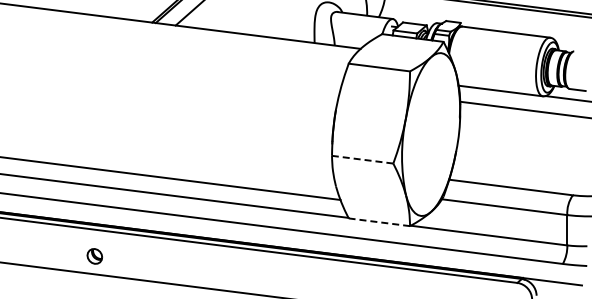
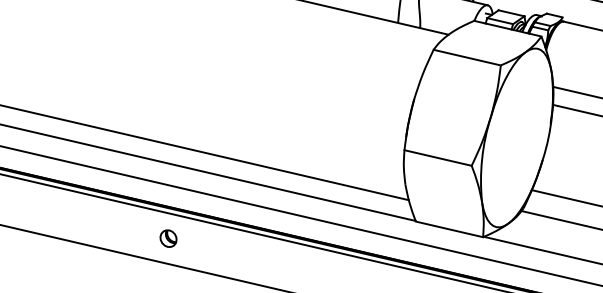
line: (362, 159) -> (437, 157), dashed -> solid
line: (379, 222) -> (449, 229), dashed -> solid
part: (94, 256) -> (168, 238), moved

